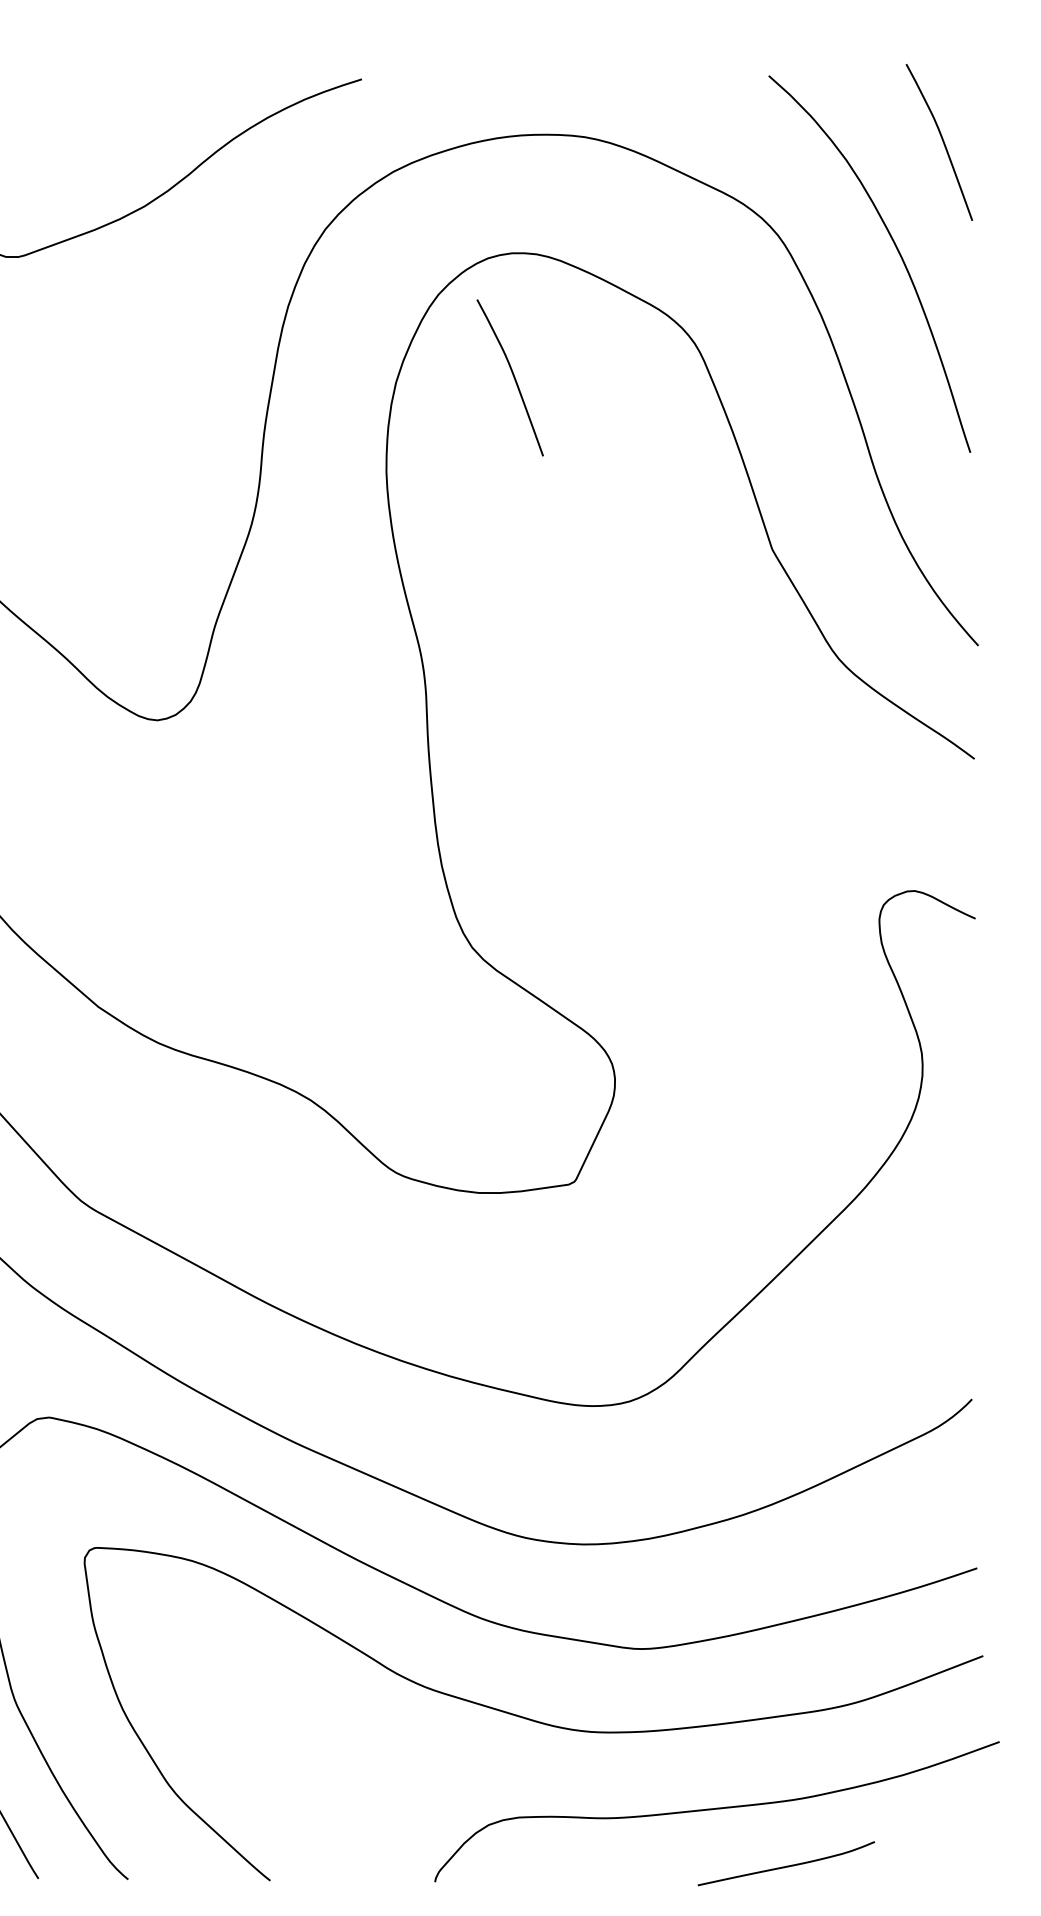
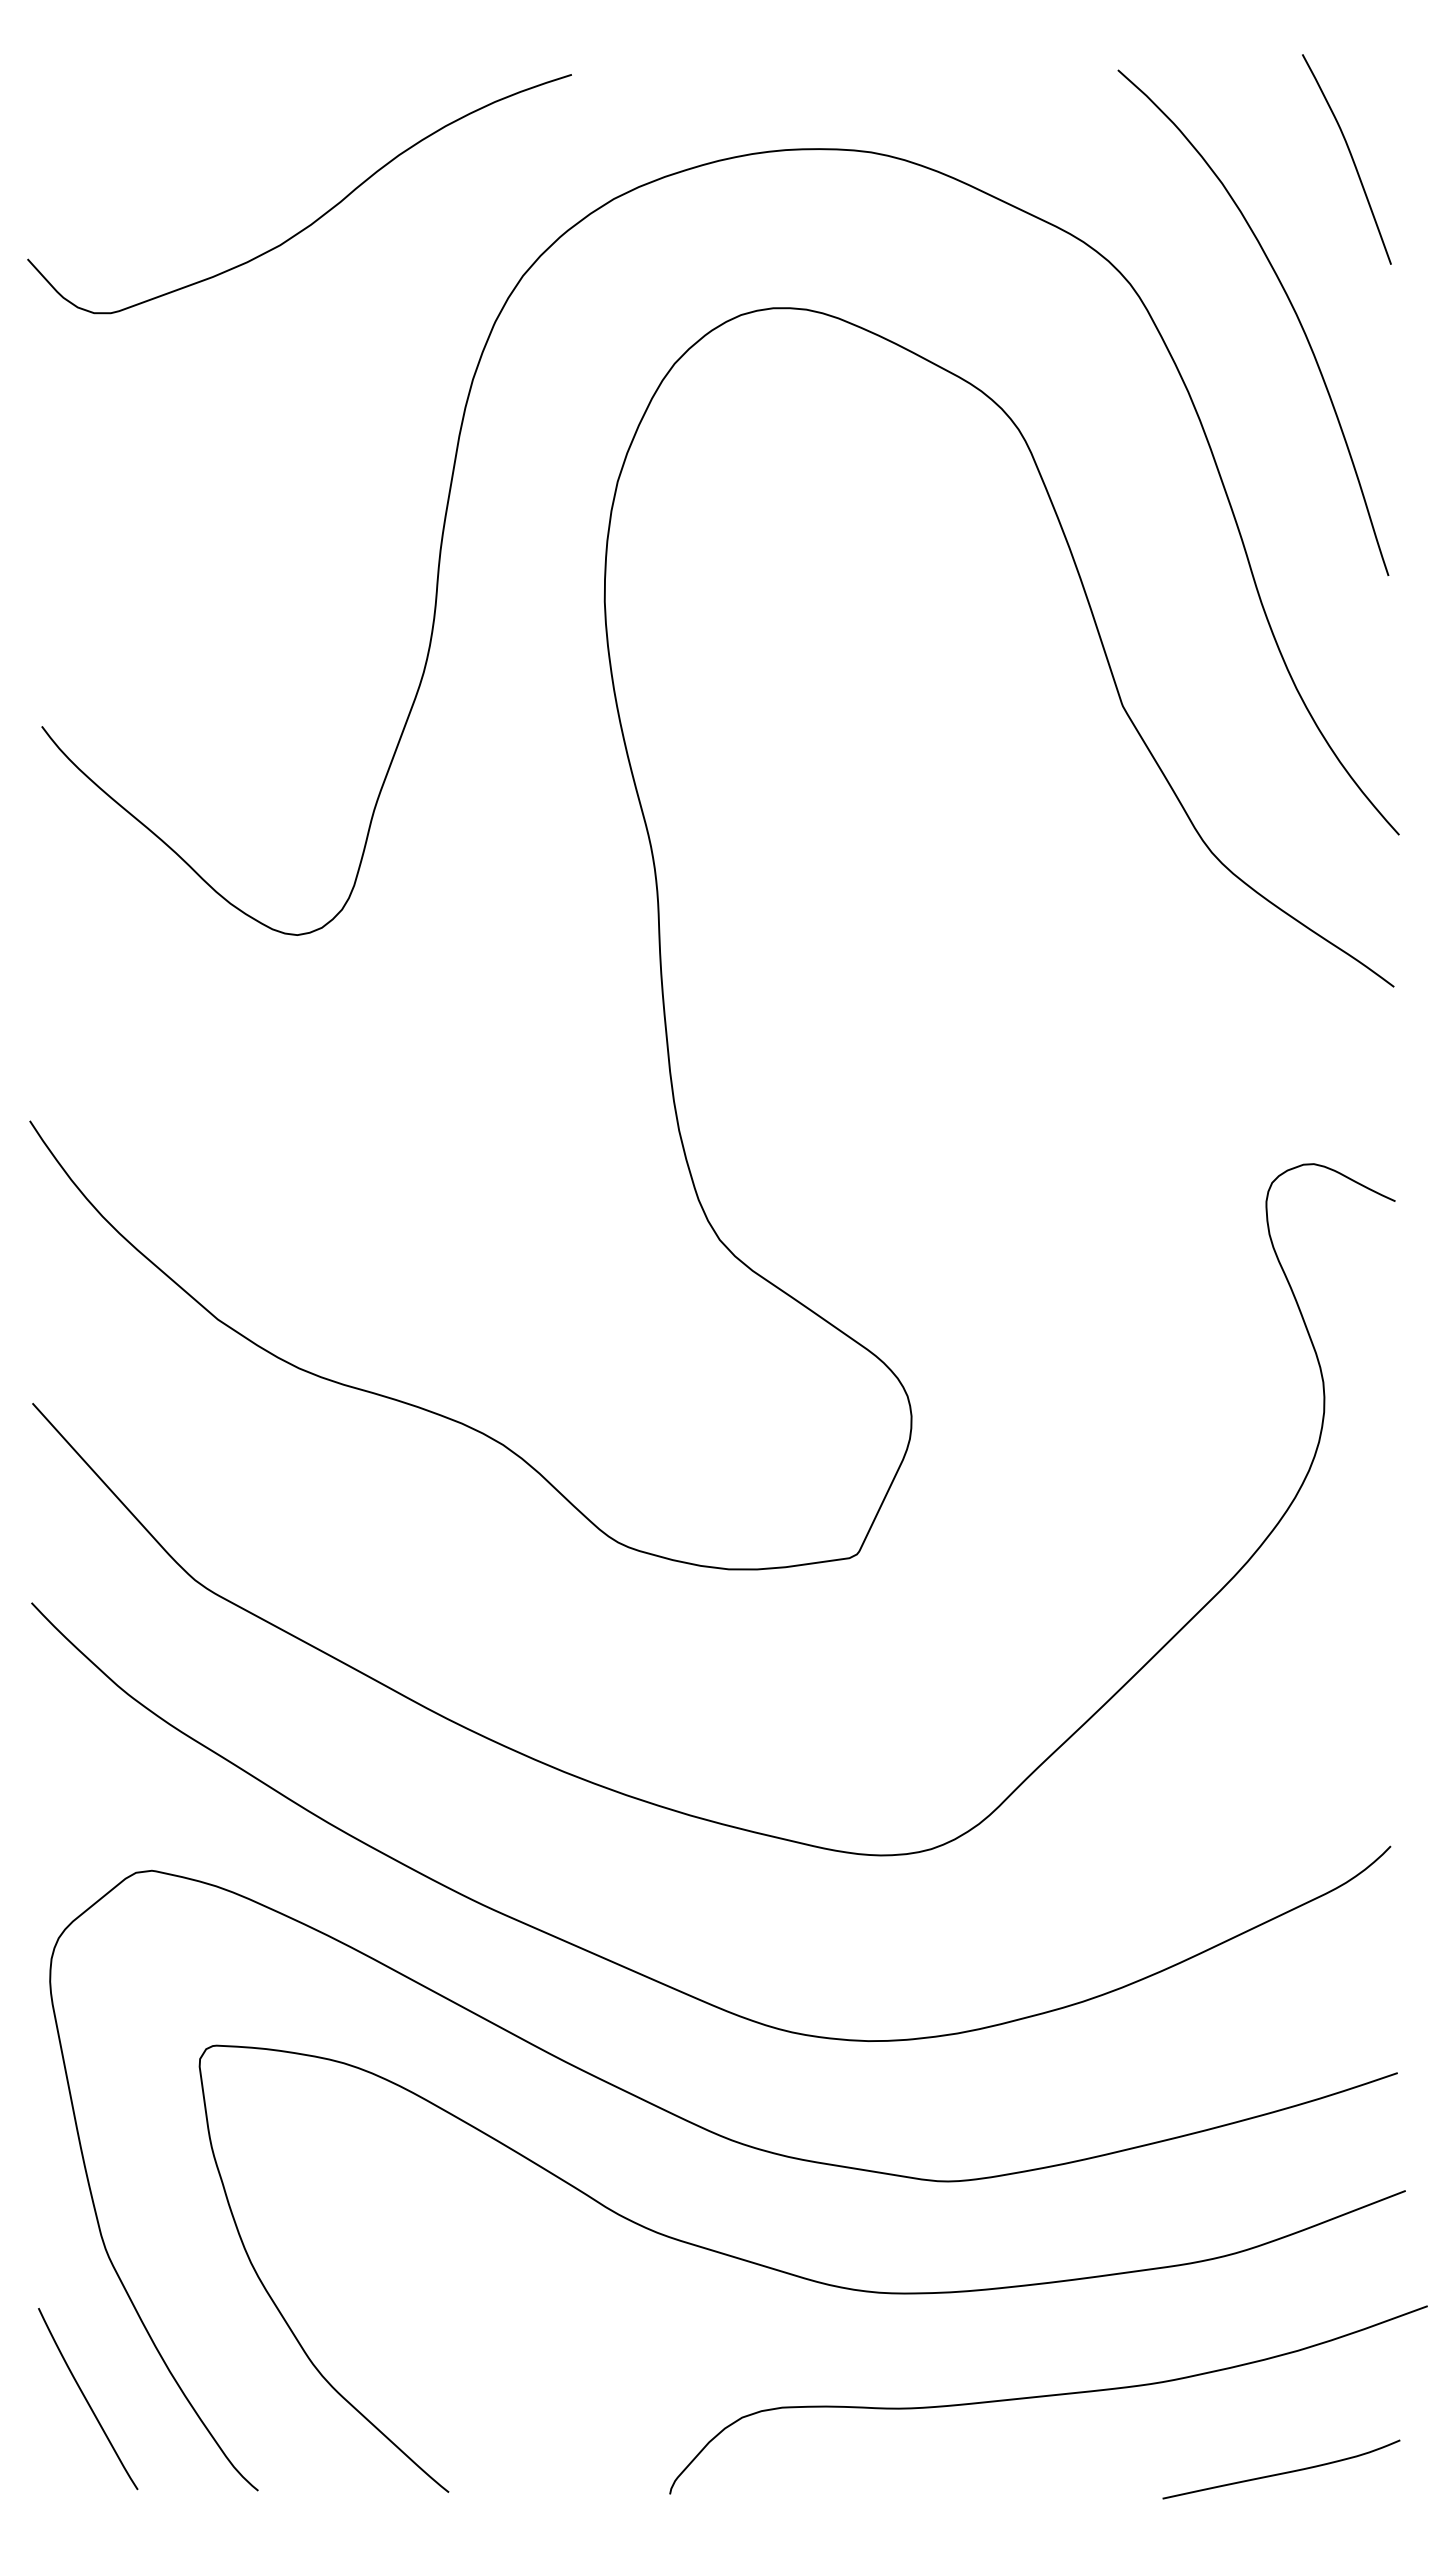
curve: (512, 375) -> (774, 472), removed
curve: (786, 1865) -> (1281, 2472), moved

